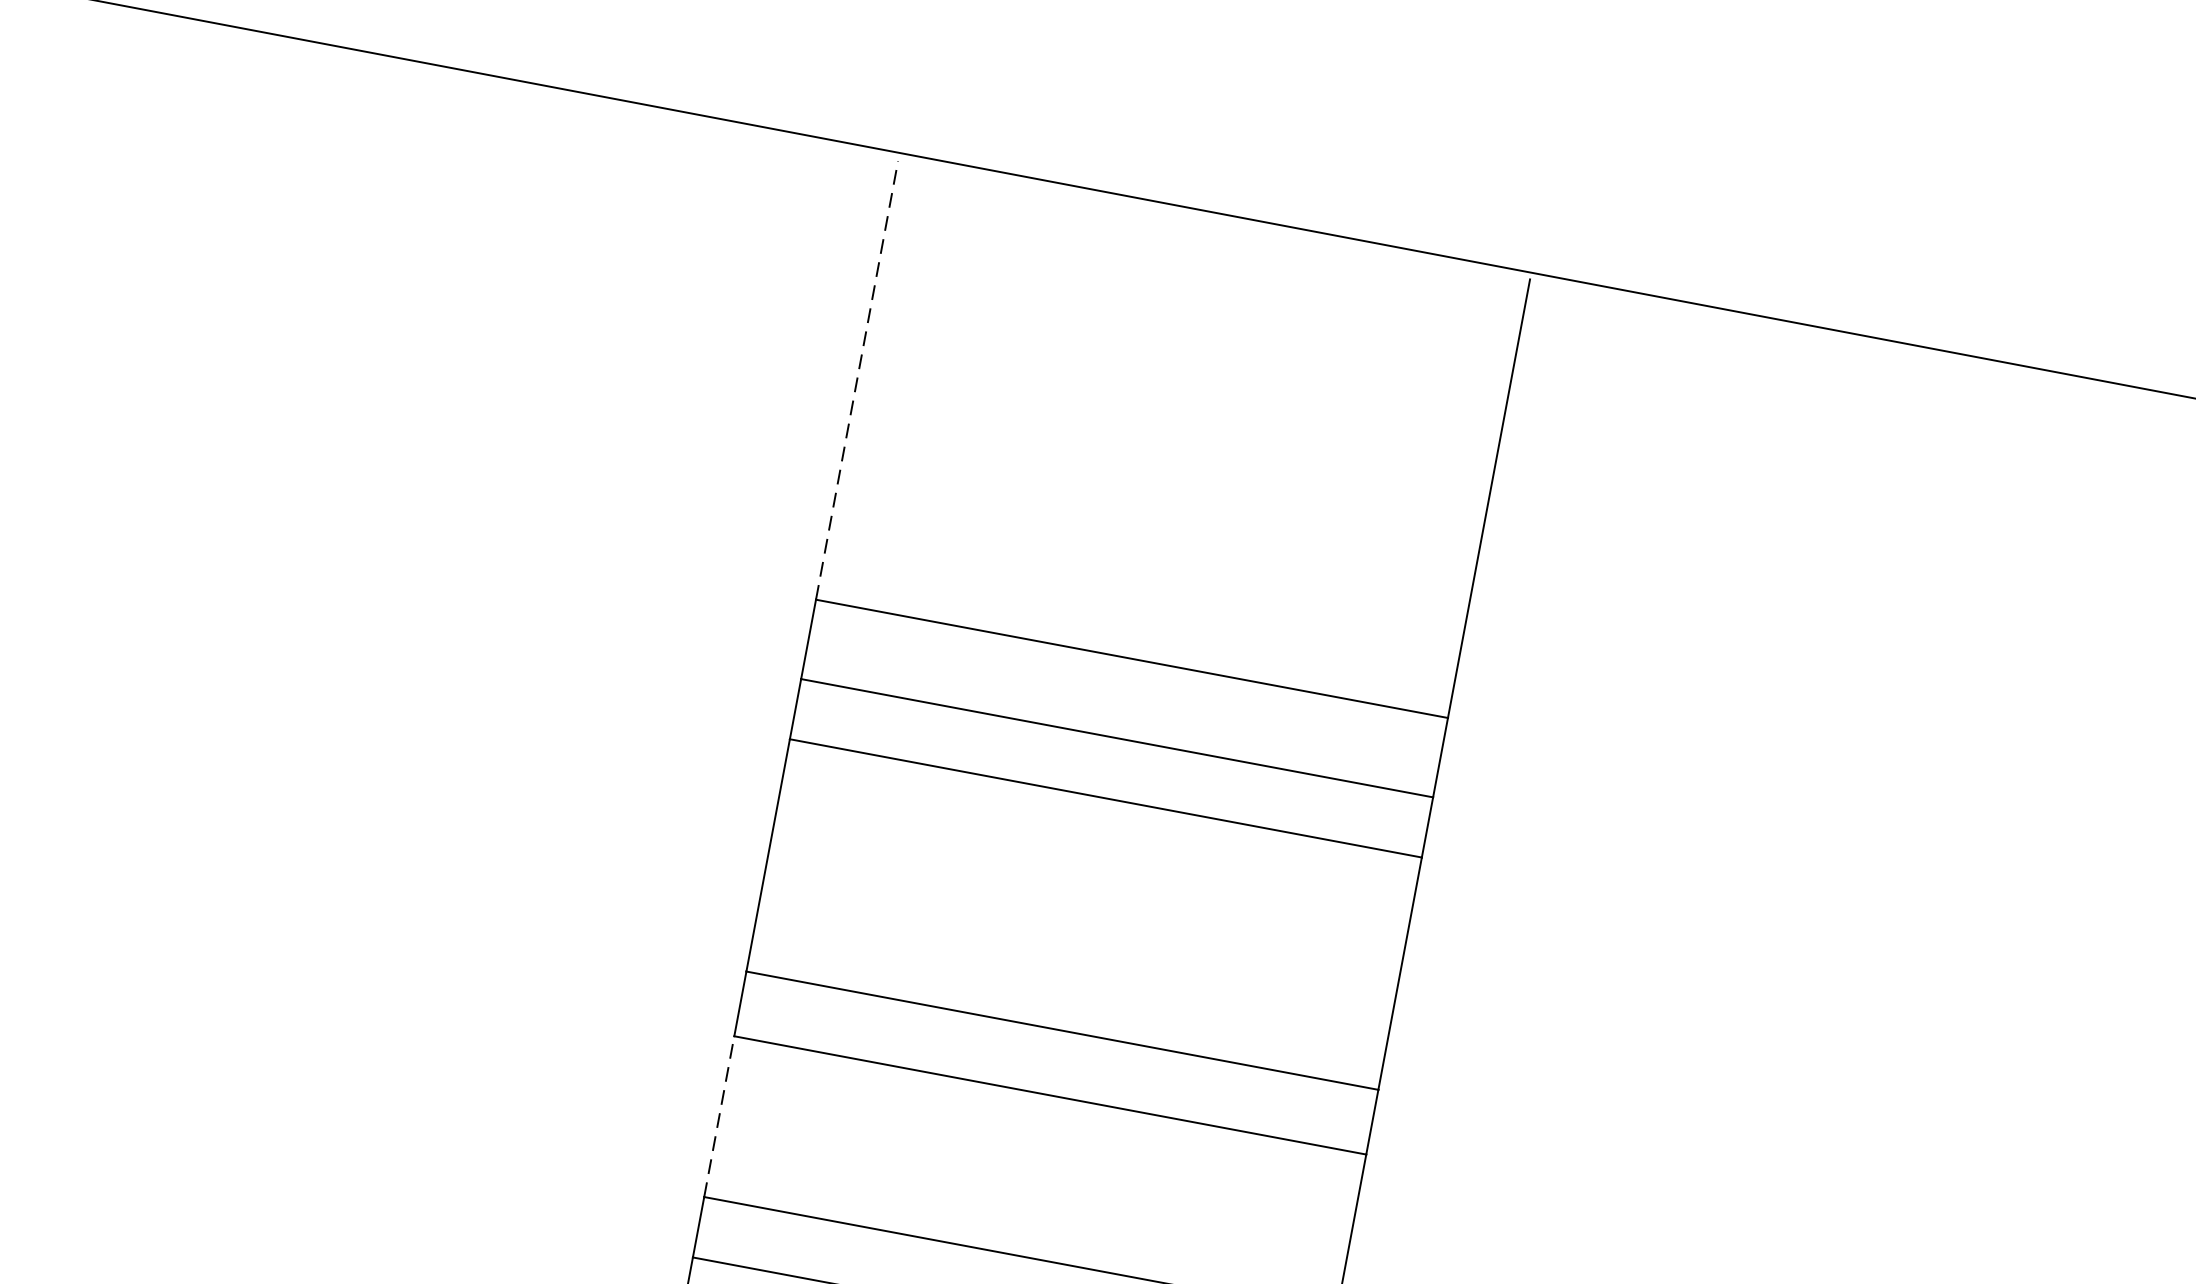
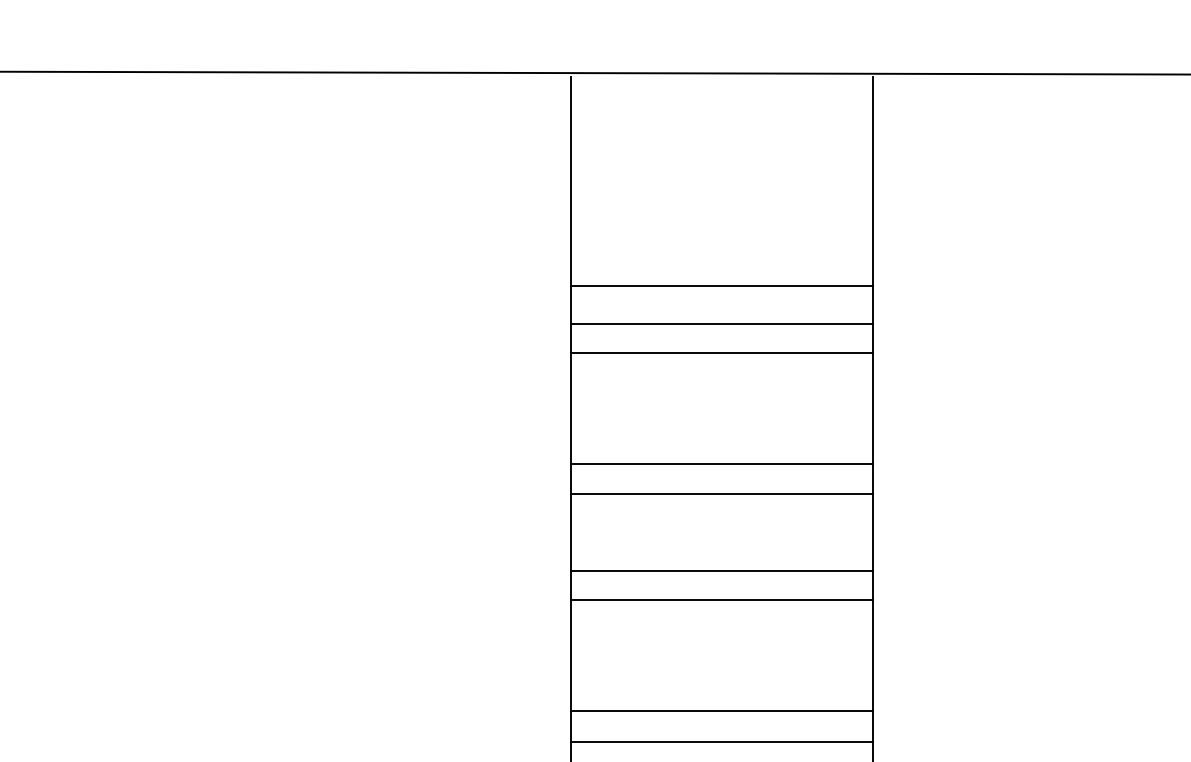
line: (857, 380) -> (571, 181), dashed -> solid
line: (719, 1116) -> (571, 532), dashed -> solid

